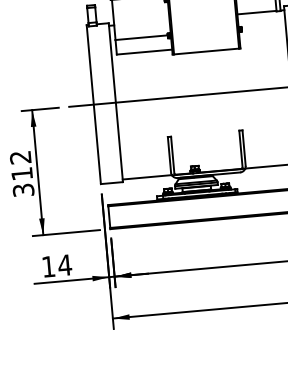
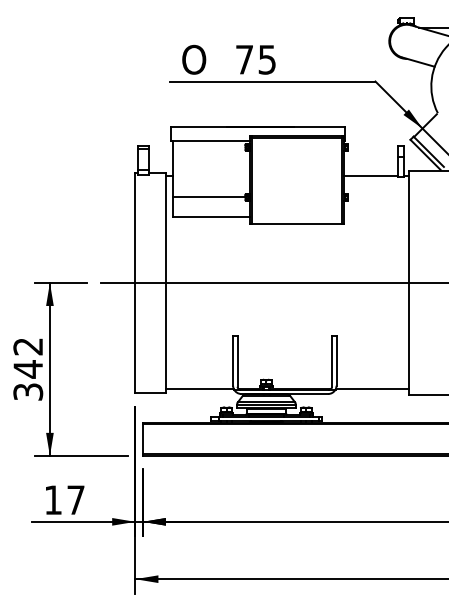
text: (21, 174) -> (27, 369), 312 -> 342
text: (64, 264) -> (75, 499), 14 -> 17

